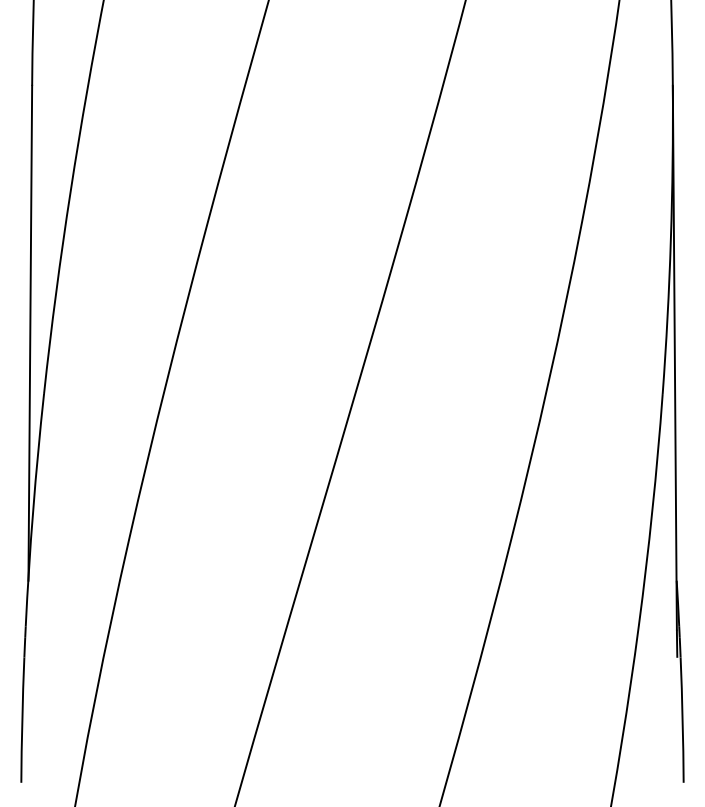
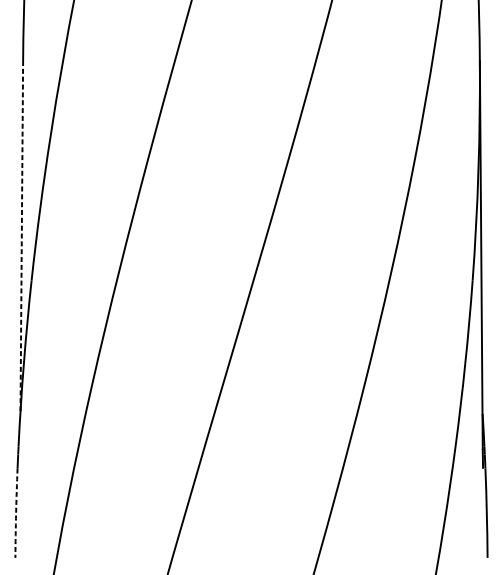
line: (30, 333) -> (21, 237), solid -> dashed
arc: (22, 720) -> (16, 513), solid -> dashed

